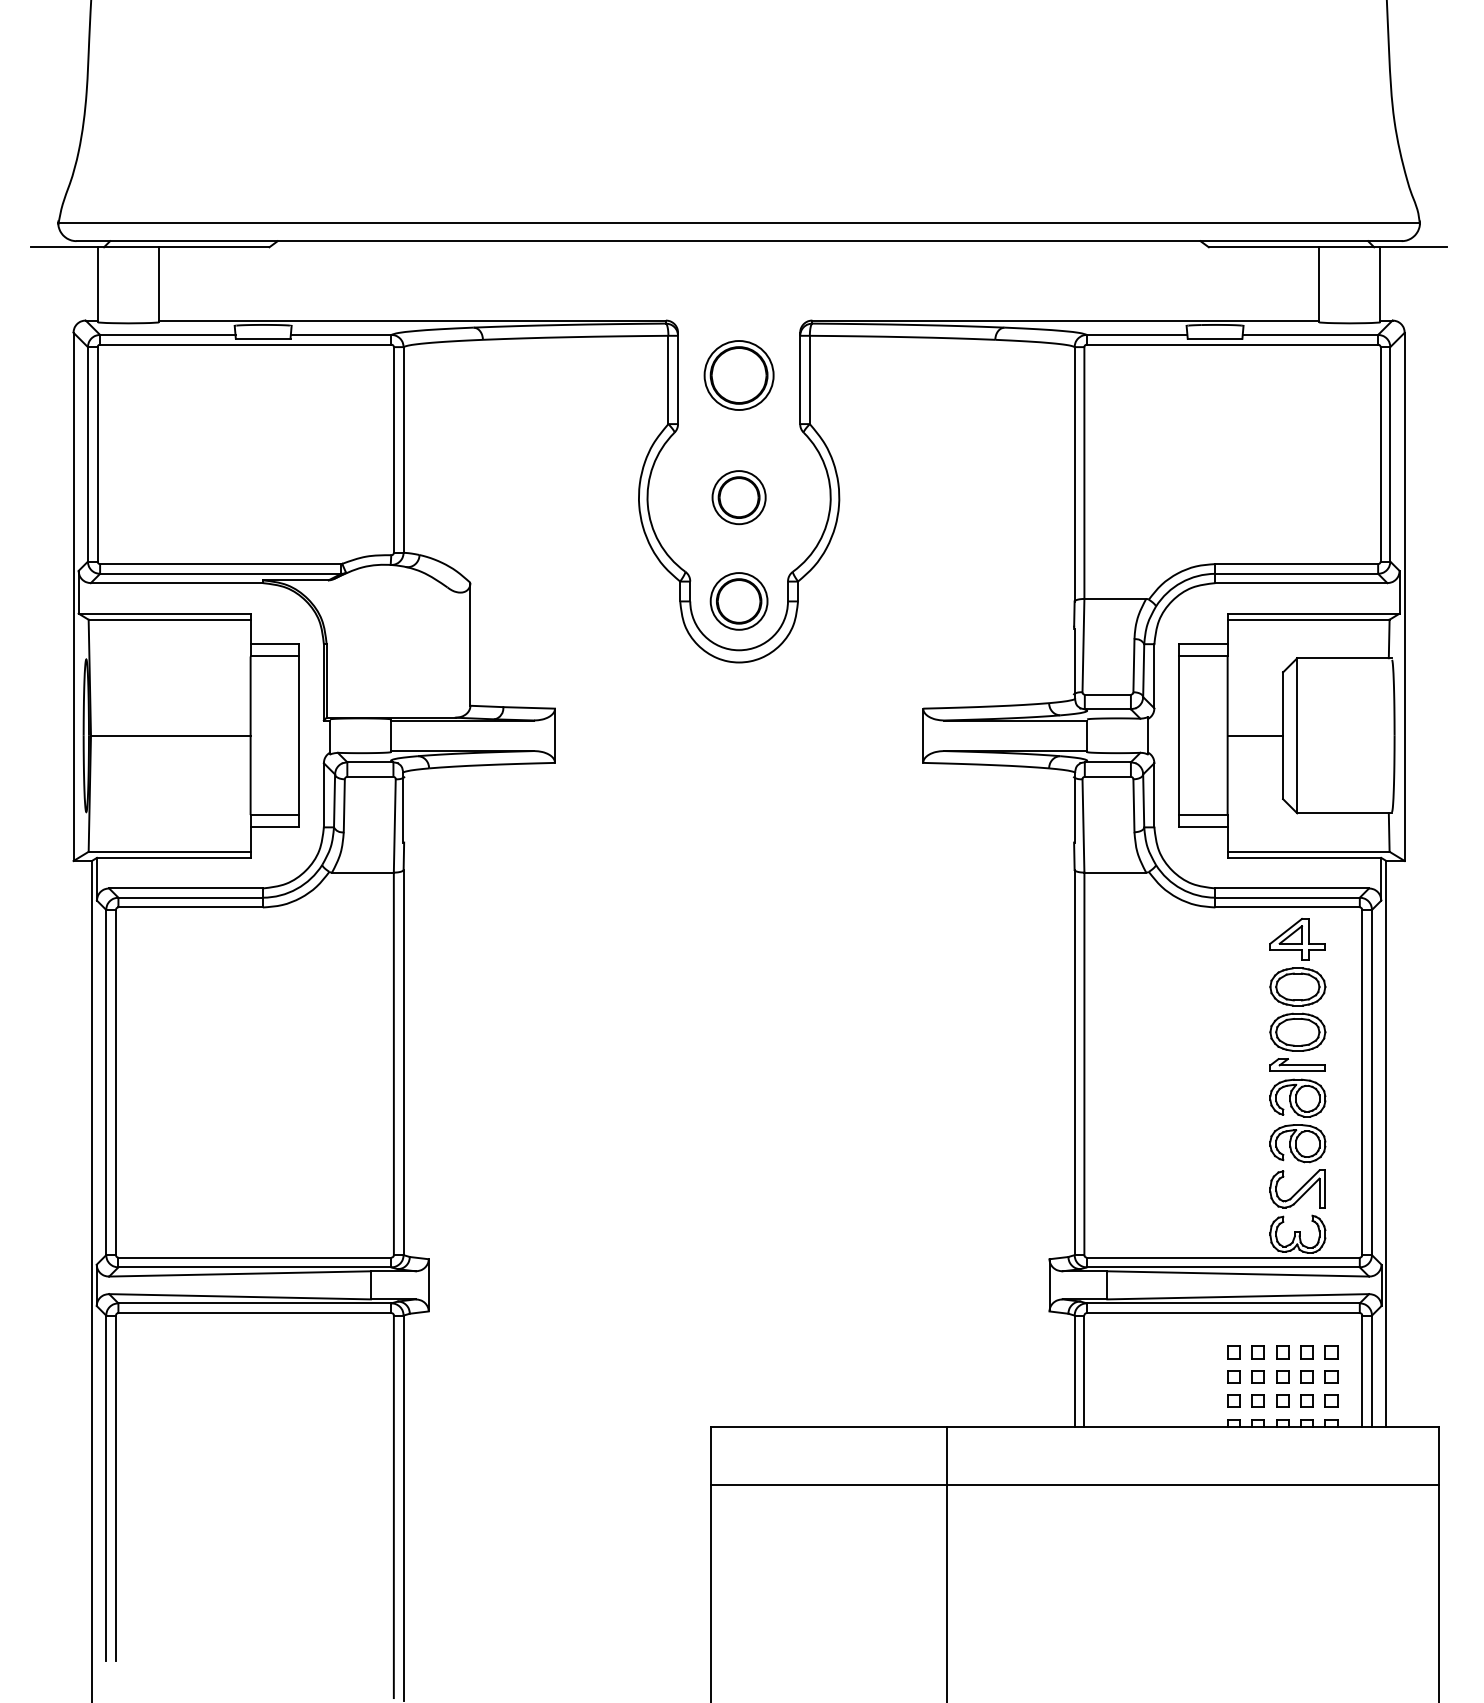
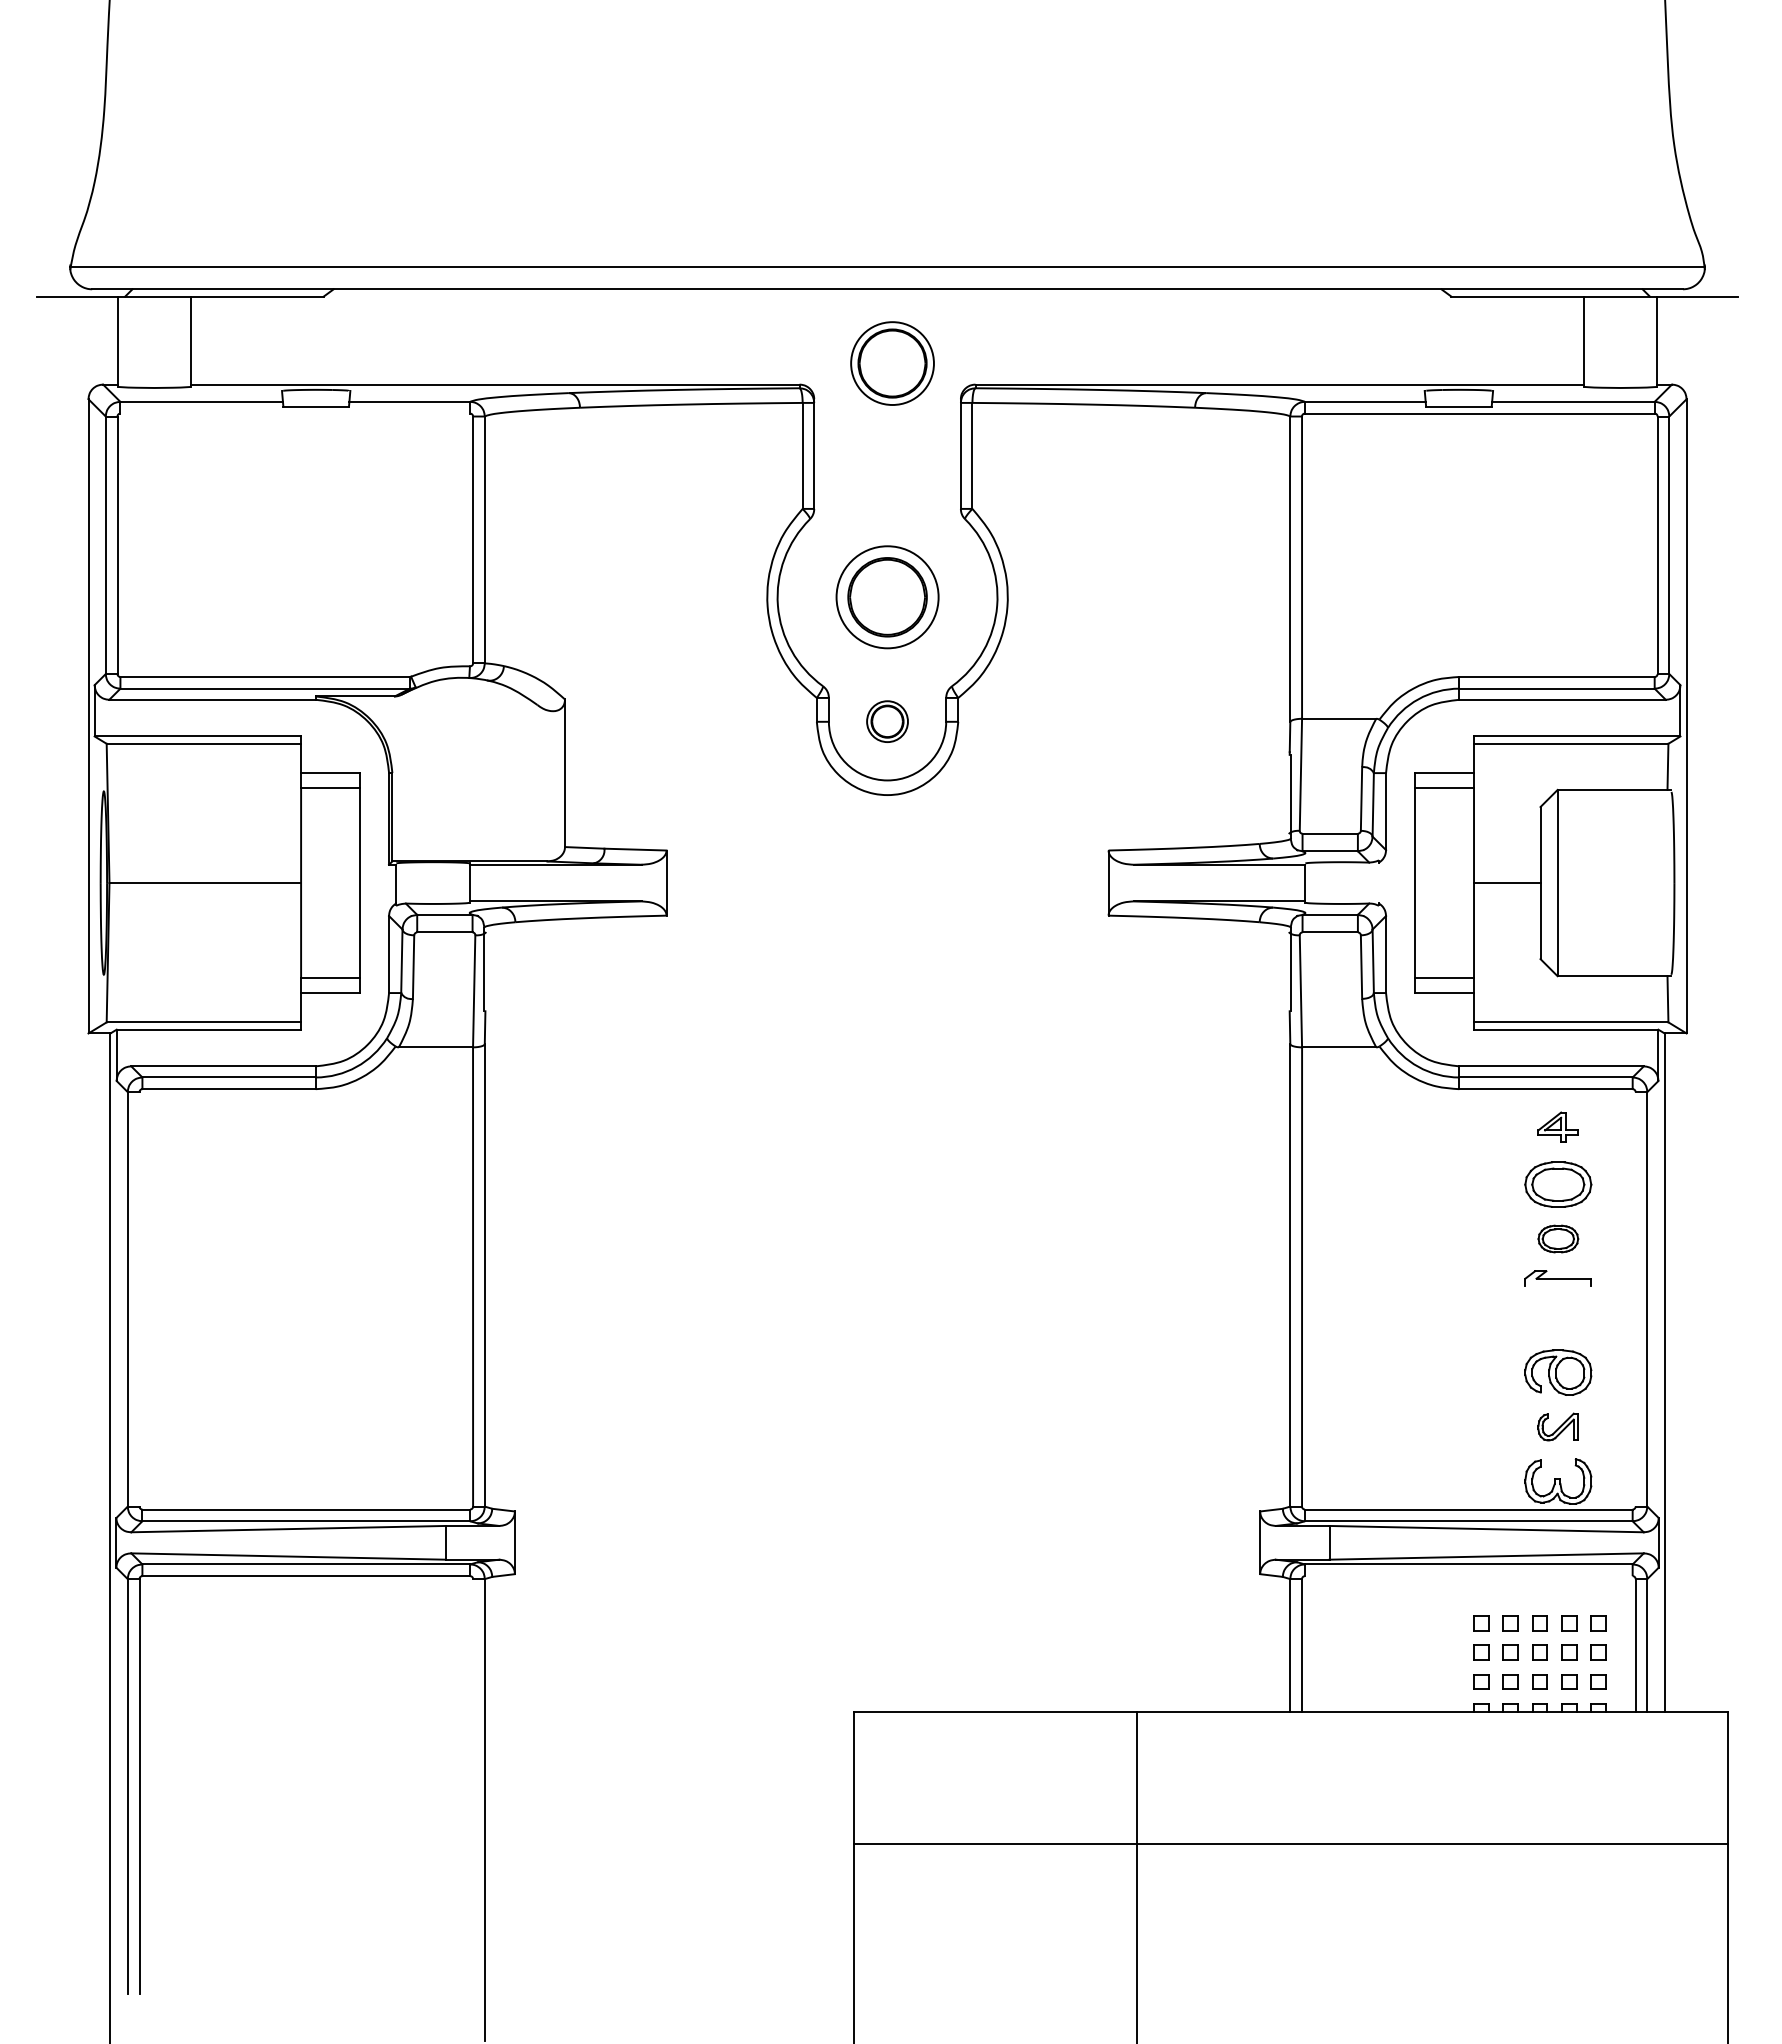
line: (245, 344) -> (295, 413), removed
part: (739, 375) -> (892, 363), moved
part: (739, 497) -> (887, 596), size x1.6
part: (739, 601) -> (887, 721), size x0.6
line: (1148, 735) -> (1378, 882), removed
part: (1297, 938) -> (1557, 1126), size x0.6
part: (1298, 1031) -> (1558, 1238), size x0.6
line: (1298, 1071) -> (1558, 1286), removed
line: (116, 1082) -> (139, 1299), removed
line: (1362, 1082) -> (1635, 1299), removed
part: (1298, 1098) -> (1558, 1318), removed
part: (1297, 1188) -> (1557, 1426), size x0.6
line: (1223, 1313) -> (1468, 1576), removed
line: (1074, 1484) -> (1290, 1844), moved
line: (394, 1506) -> (473, 1808), removed

